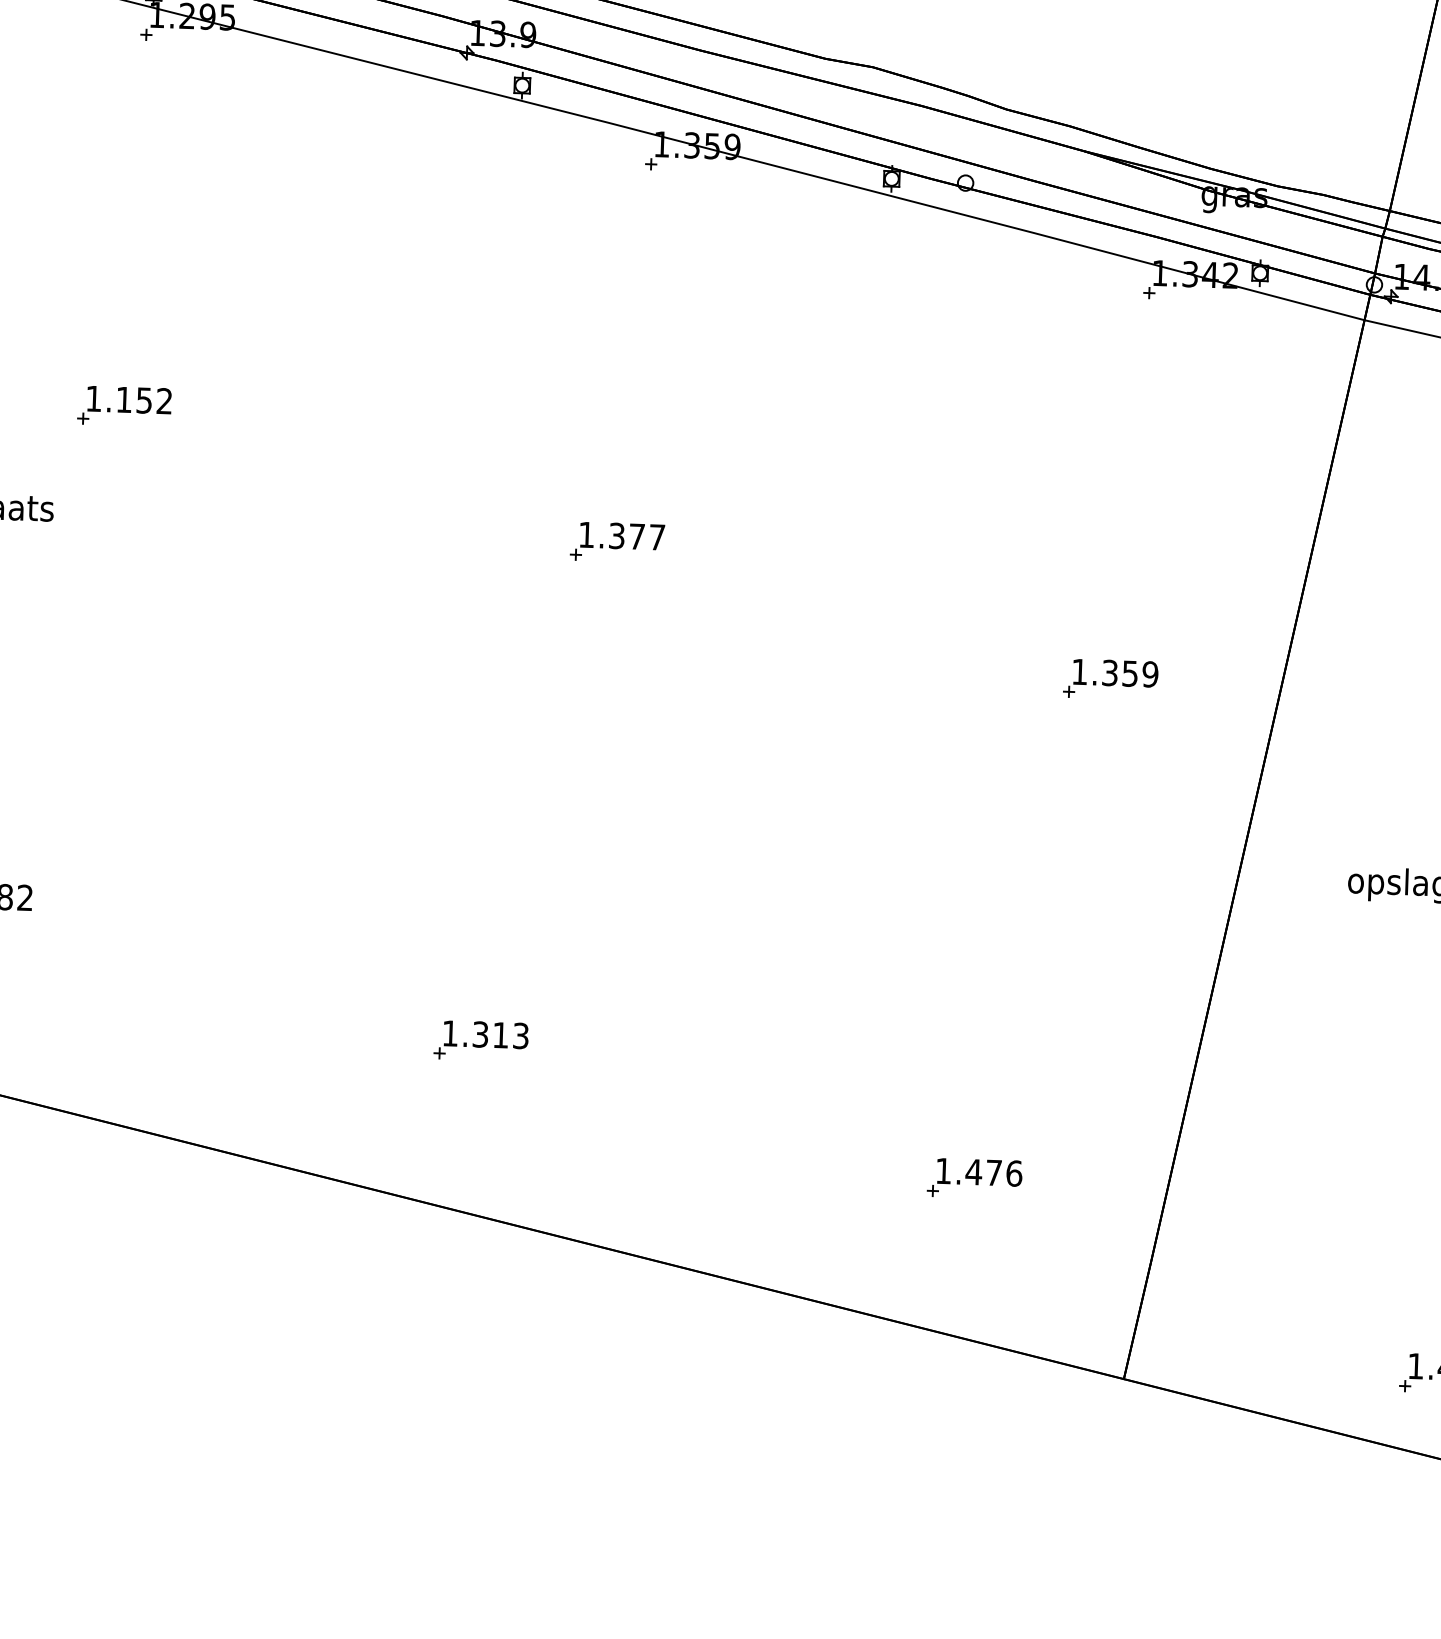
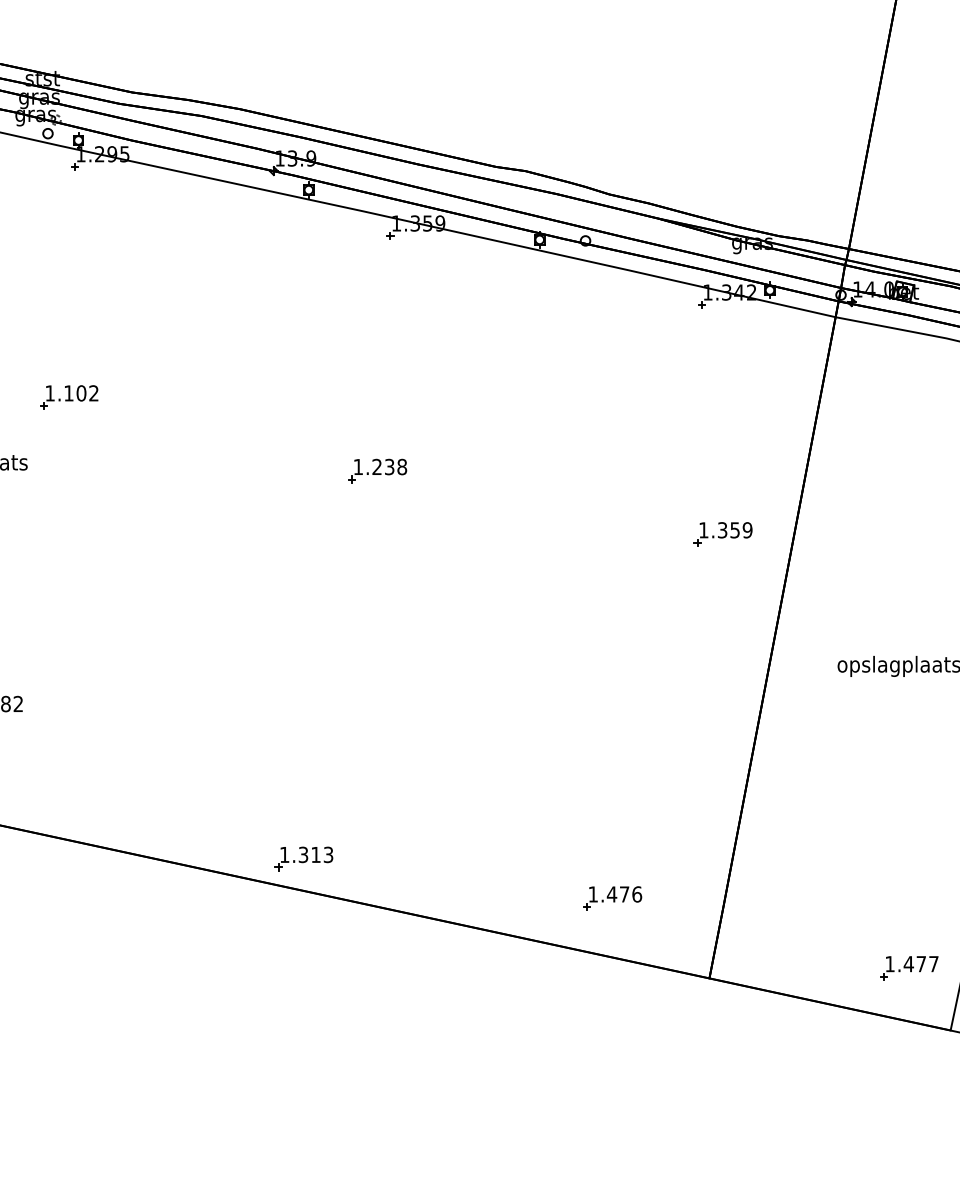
text: (144, 400) -> (81, 393), 1.152 -> 1.102
text: (636, 535) -> (389, 466), 1.377 -> 1.238
part: (1109, 679) -> (722, 534), moved
part: (480, 1040) -> (303, 858), moved
part: (974, 1178) -> (612, 898), moved

